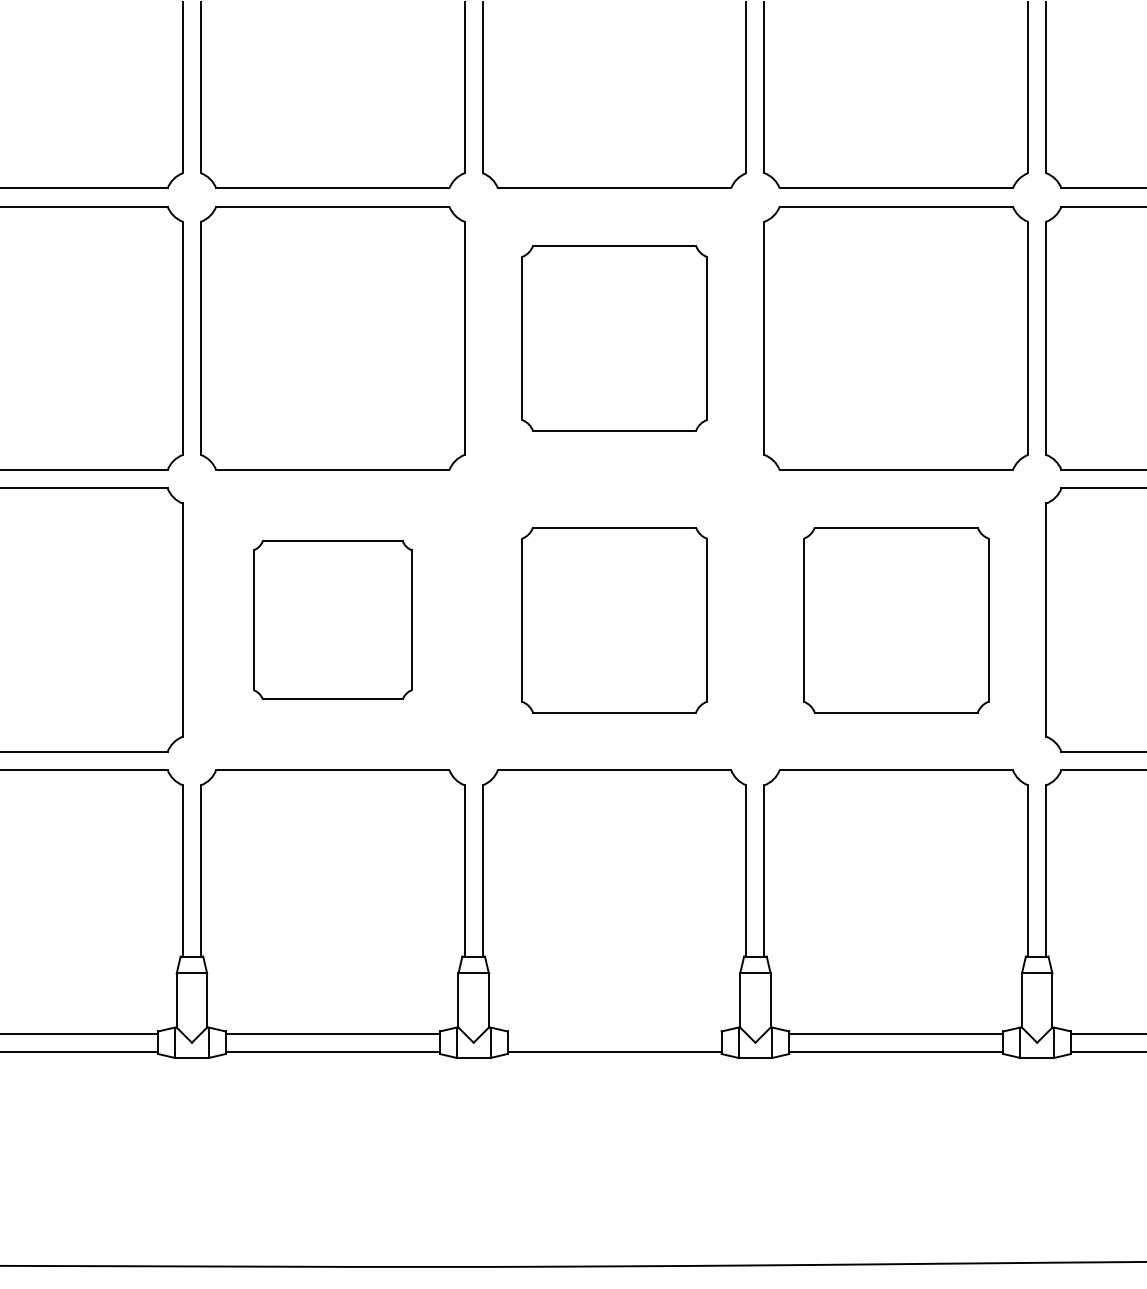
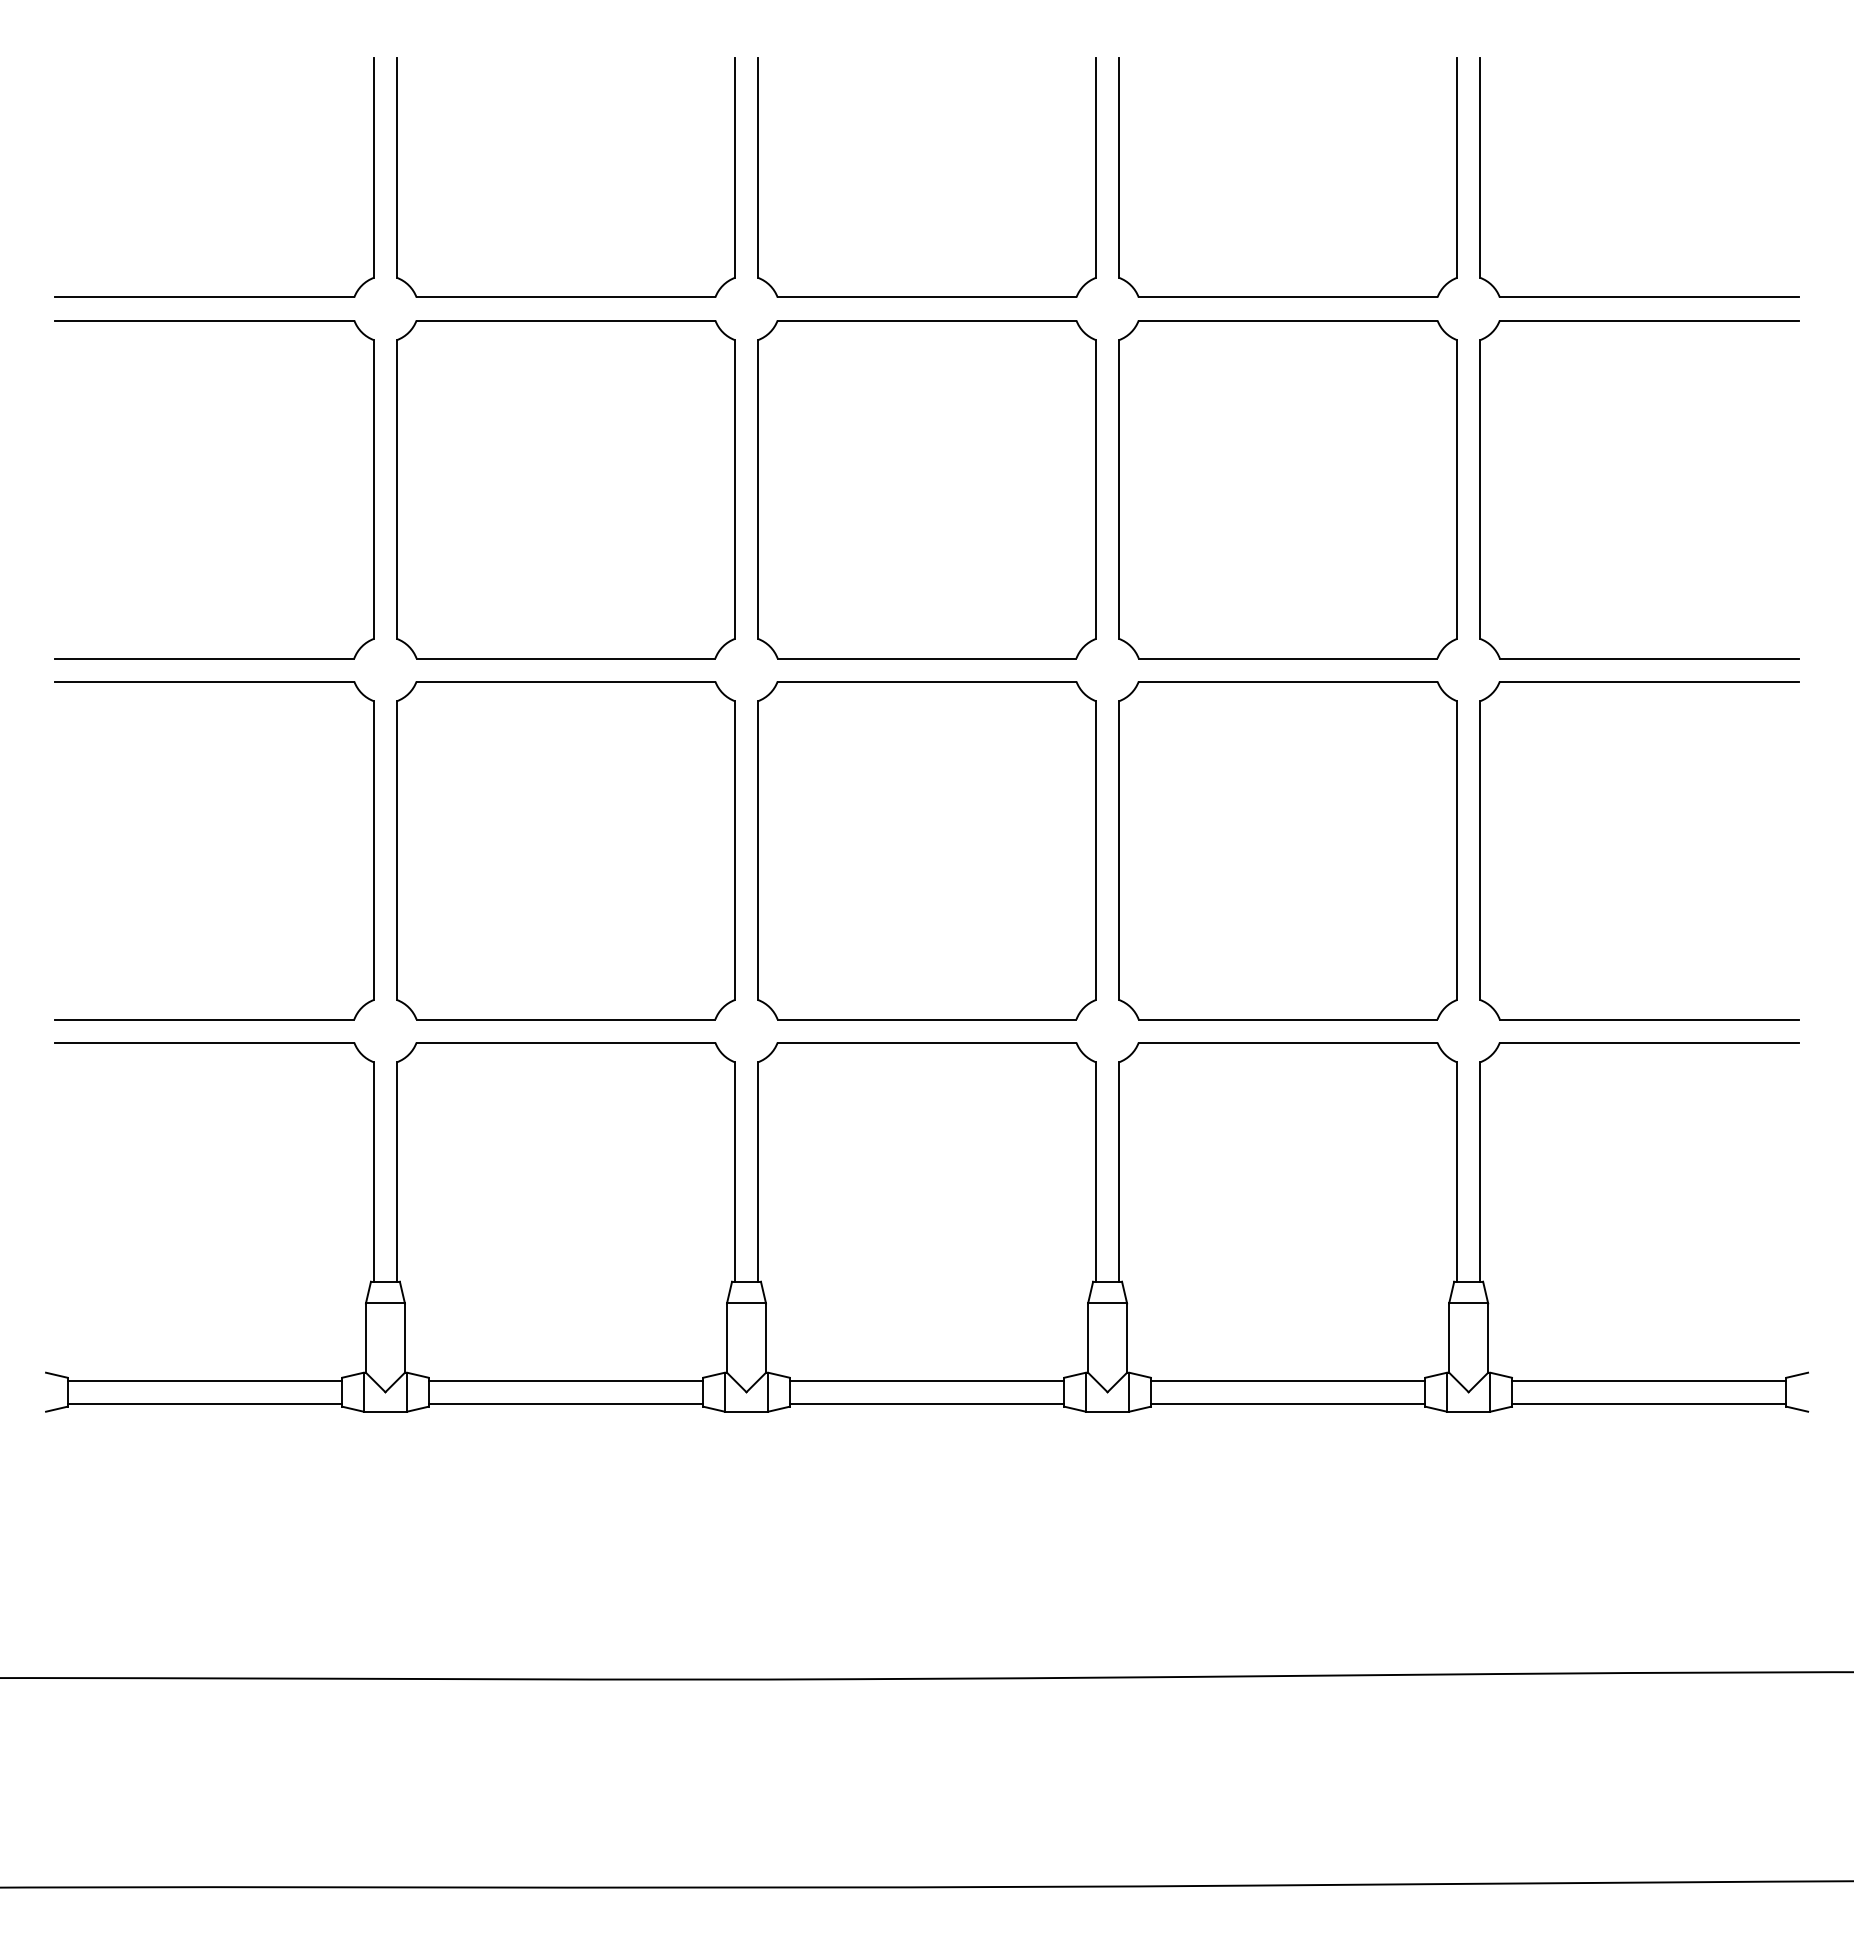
part: (614, 338) -> (926, 489), size x1.43
part: (332, 620) -> (565, 850), size x1.67
part: (614, 620) -> (926, 850), size x1.43
part: (895, 620) -> (1287, 850), size x1.43
line: (614, 1033) -> (926, 1380), added

